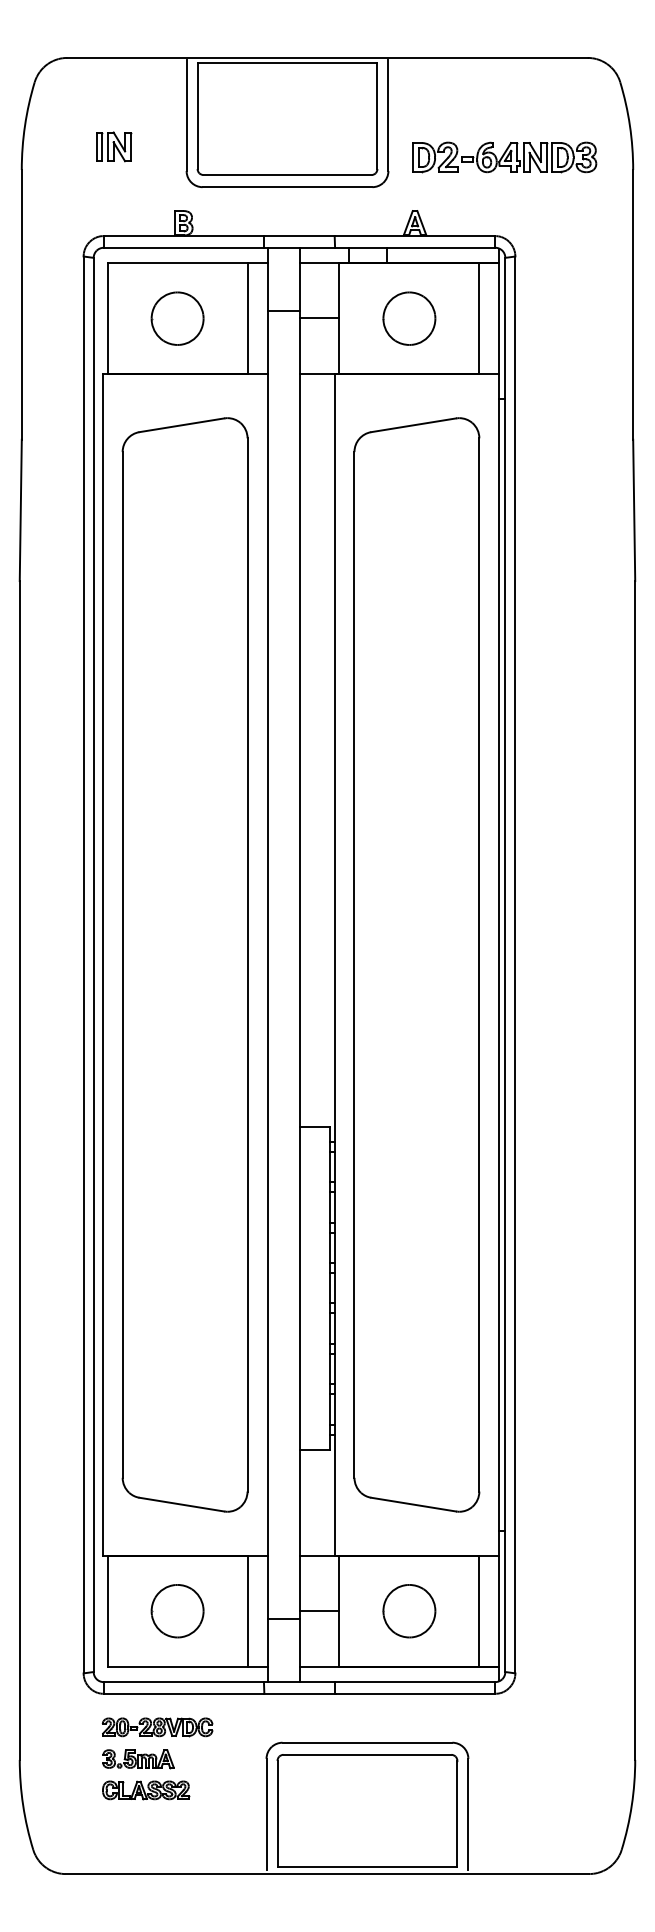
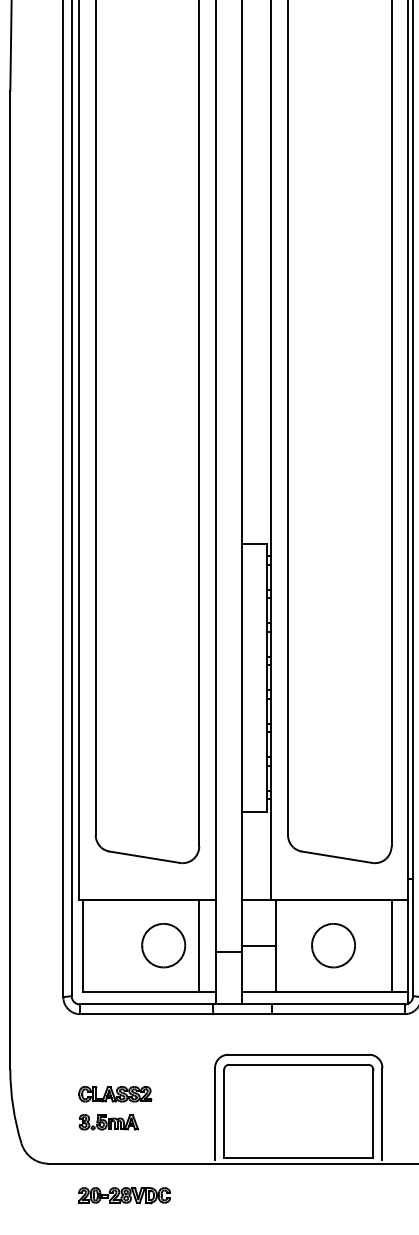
part: (177, 1611) -> (163, 945), moved
part: (157, 1727) -> (124, 1195), moved
part: (138, 1759) -> (108, 1122), moved

